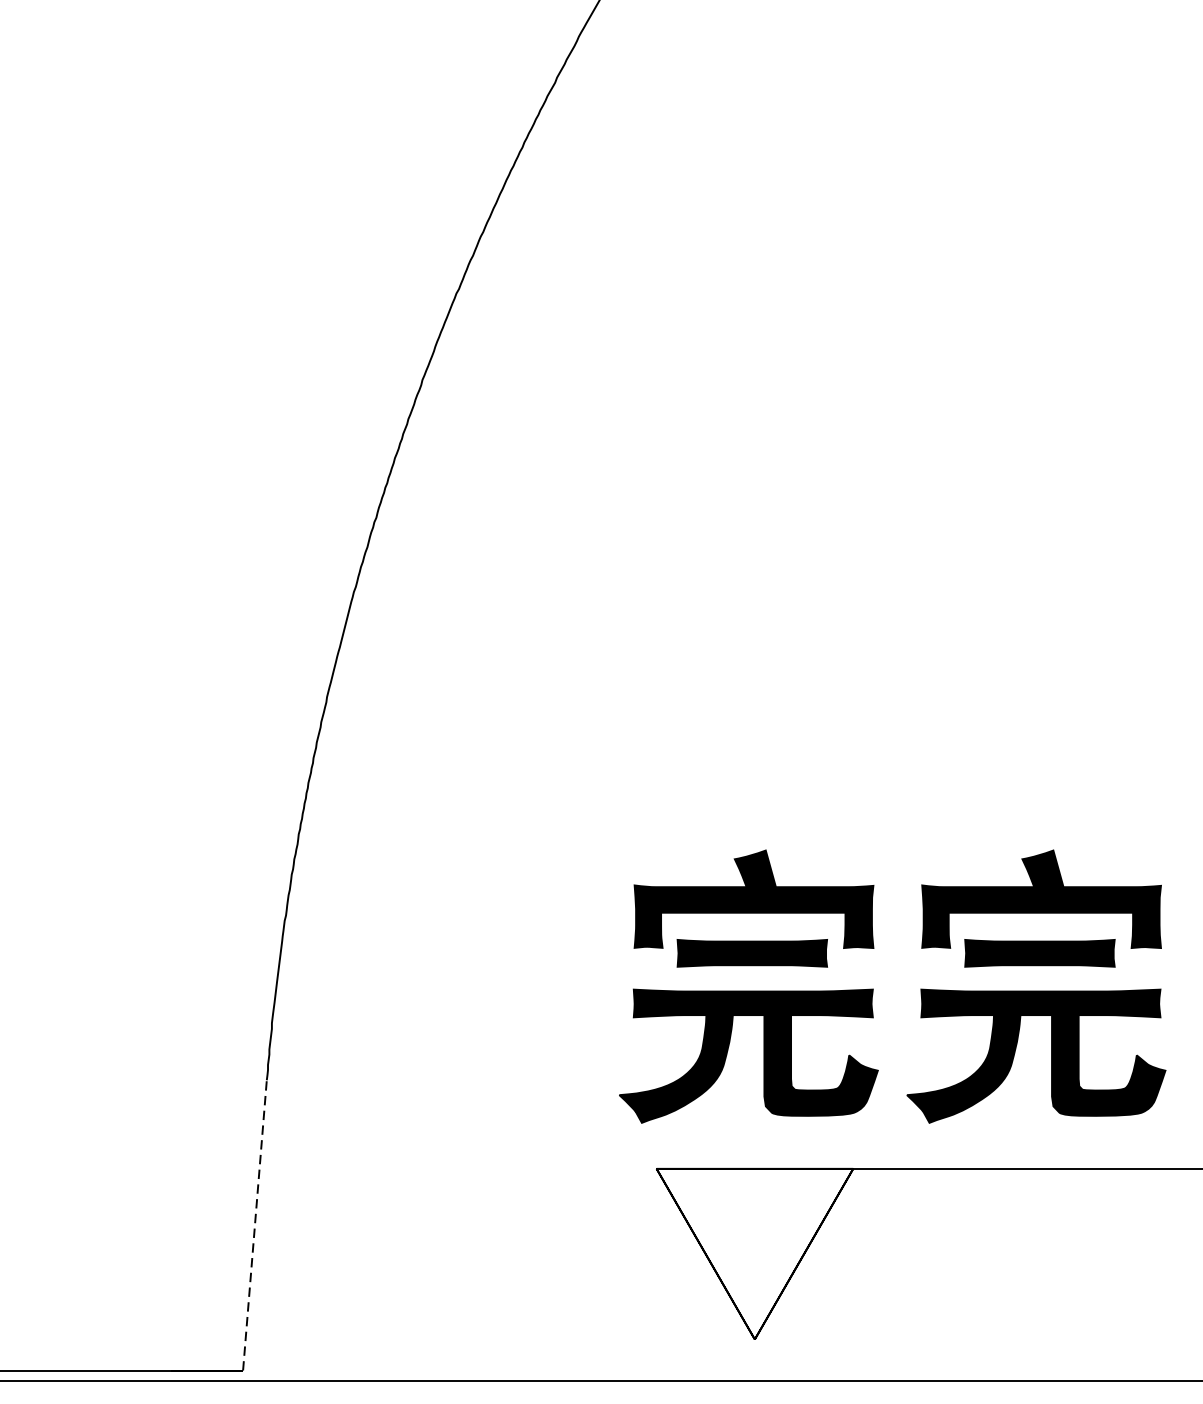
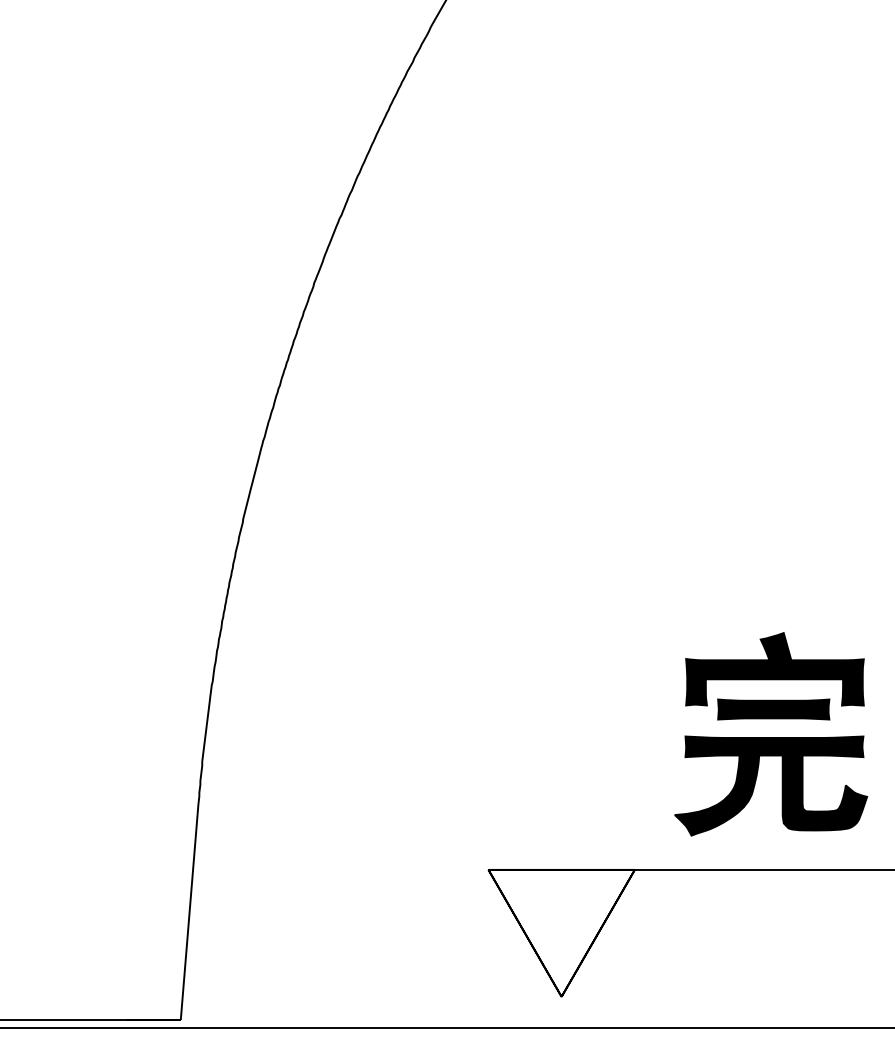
part: (749, 986) -> (557, 734), removed
line: (254, 1224) -> (189, 911), dashed -> solid

